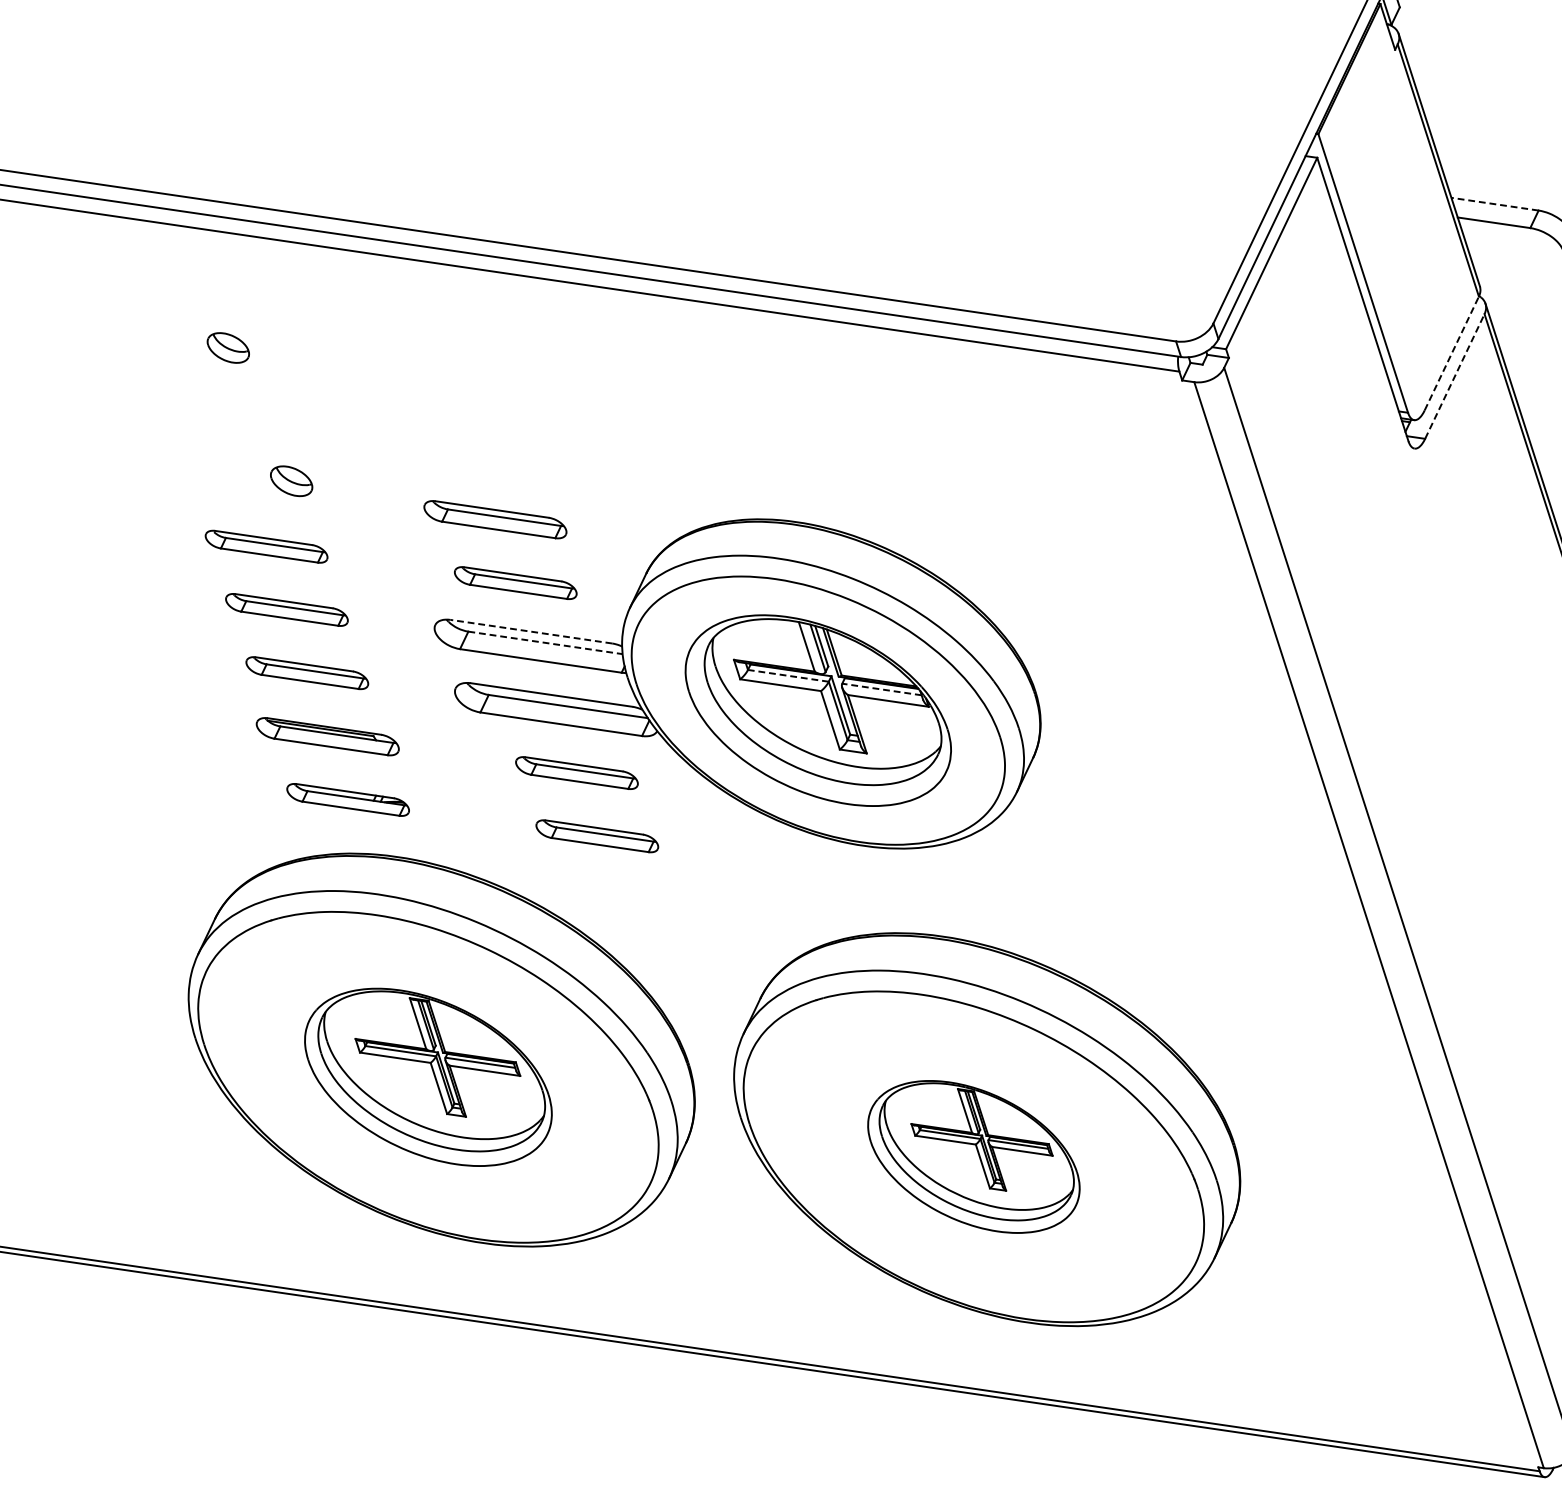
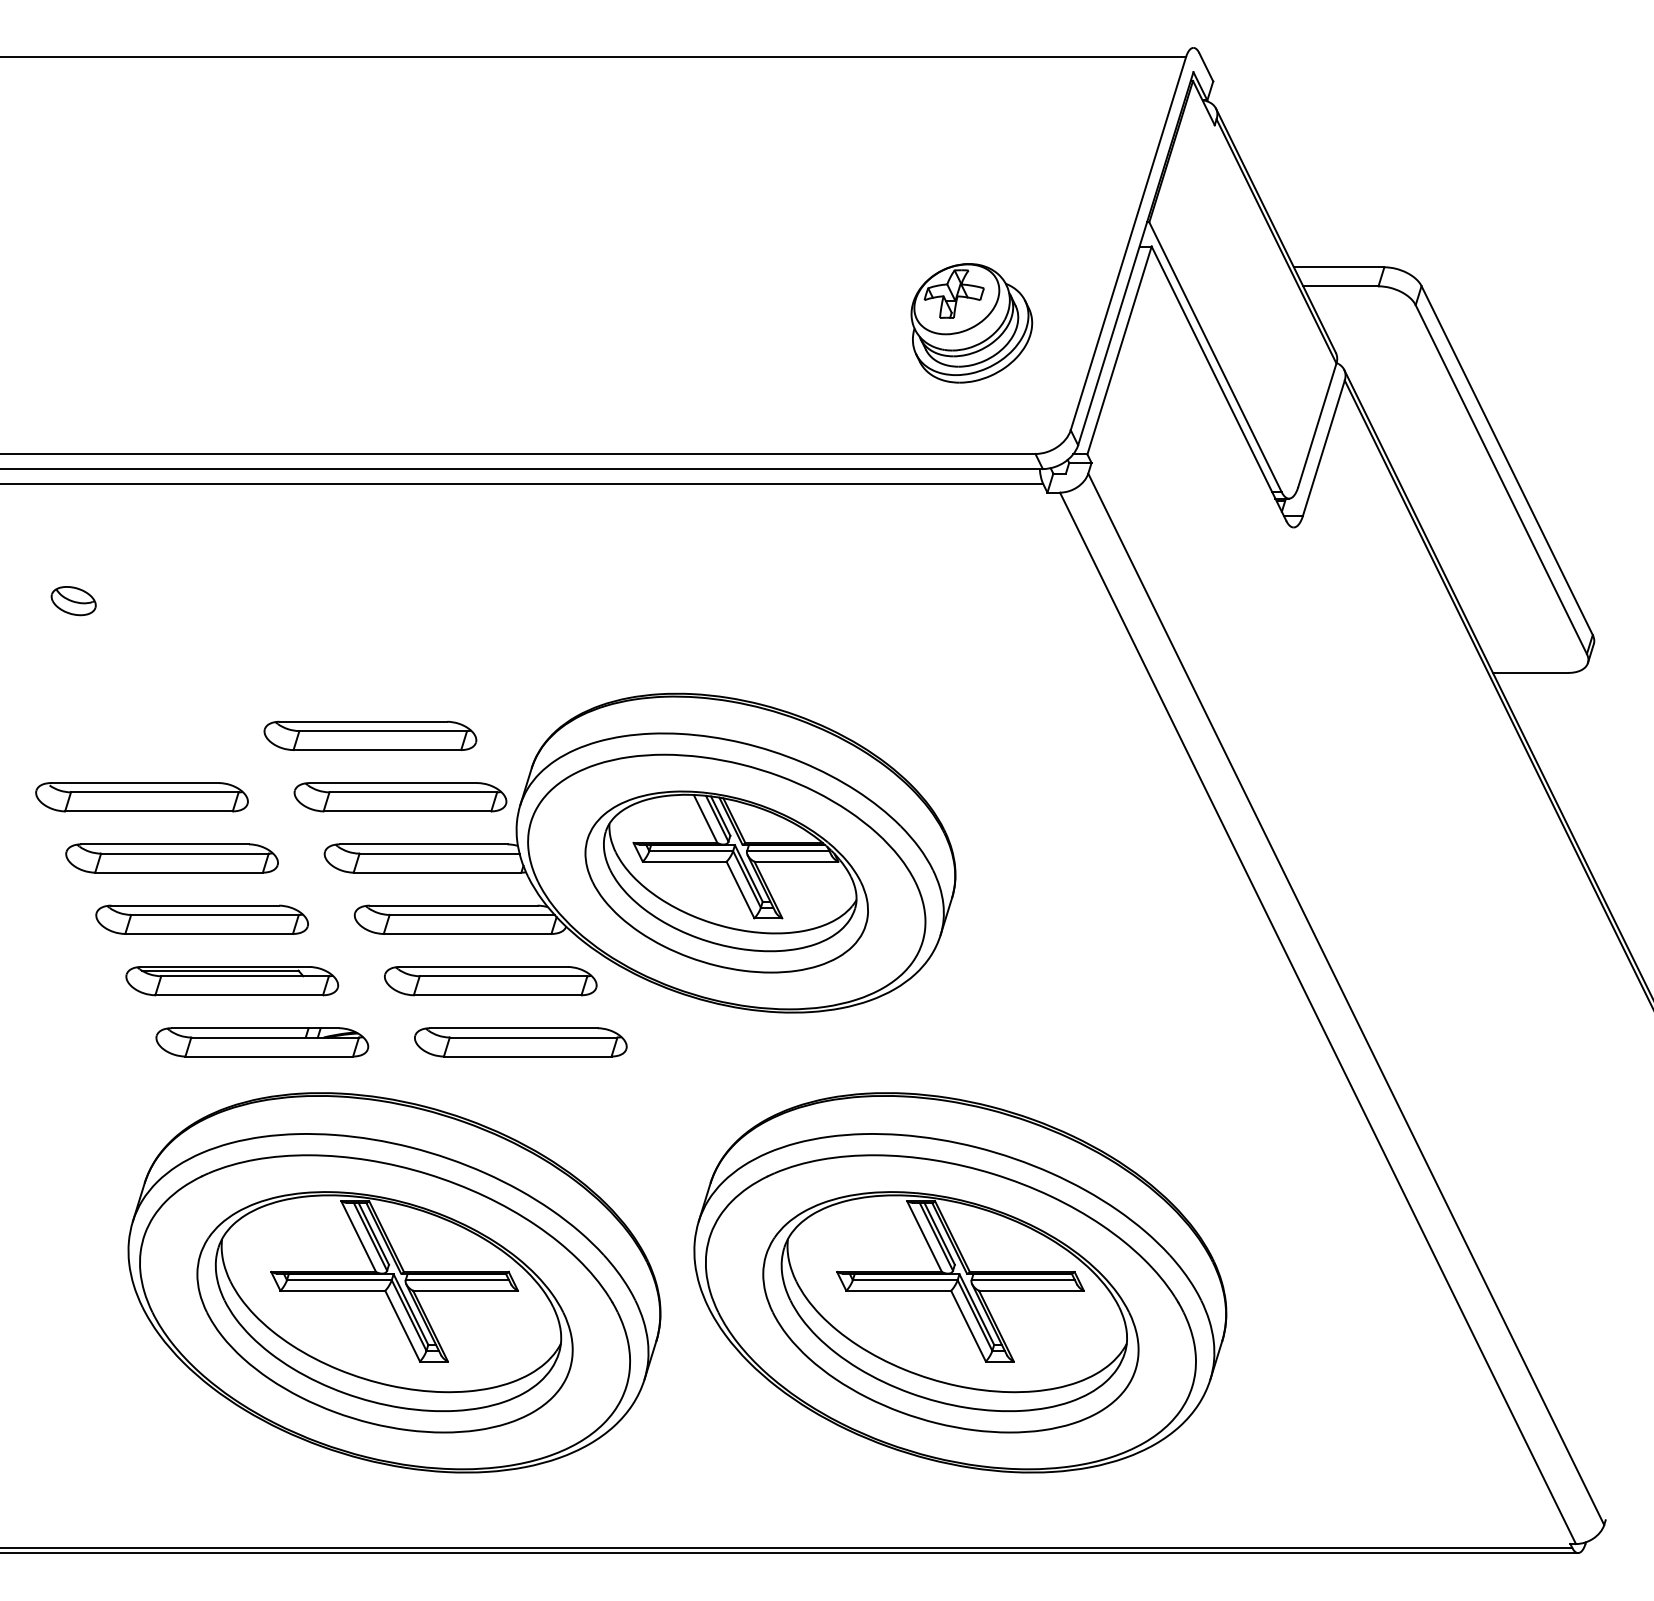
line: (1494, 204) -> (1338, 267), dashed -> solid
part: (1132, 206) -> (971, 323), added
line: (1451, 353) -> (1317, 425), dashed -> solid
line: (1454, 376) -> (1323, 448), dashed -> solid
part: (291, 481) -> (157, 727), removed
part: (495, 519) -> (370, 735), size x1.43
part: (266, 546) -> (141, 797), size x1.67
part: (515, 583) -> (400, 797), size x1.67
part: (286, 609) -> (171, 858), size x1.67
line: (531, 631) -> (423, 844), dashed -> solid
line: (546, 642) -> (440, 853), dashed -> solid
part: (306, 672) -> (201, 919), size x1.67
line: (788, 676) -> (691, 851), dashed -> solid
line: (881, 689) -> (787, 851), dashed -> solid
part: (327, 737) -> (232, 981), size x1.43
part: (576, 773) -> (490, 981), size x1.67
part: (348, 800) -> (262, 1042), size x1.67
part: (596, 836) -> (520, 1042), size x1.67
part: (427, 1077) -> (384, 1312), size x1.43
part: (973, 1157) -> (950, 1312), size x1.67

